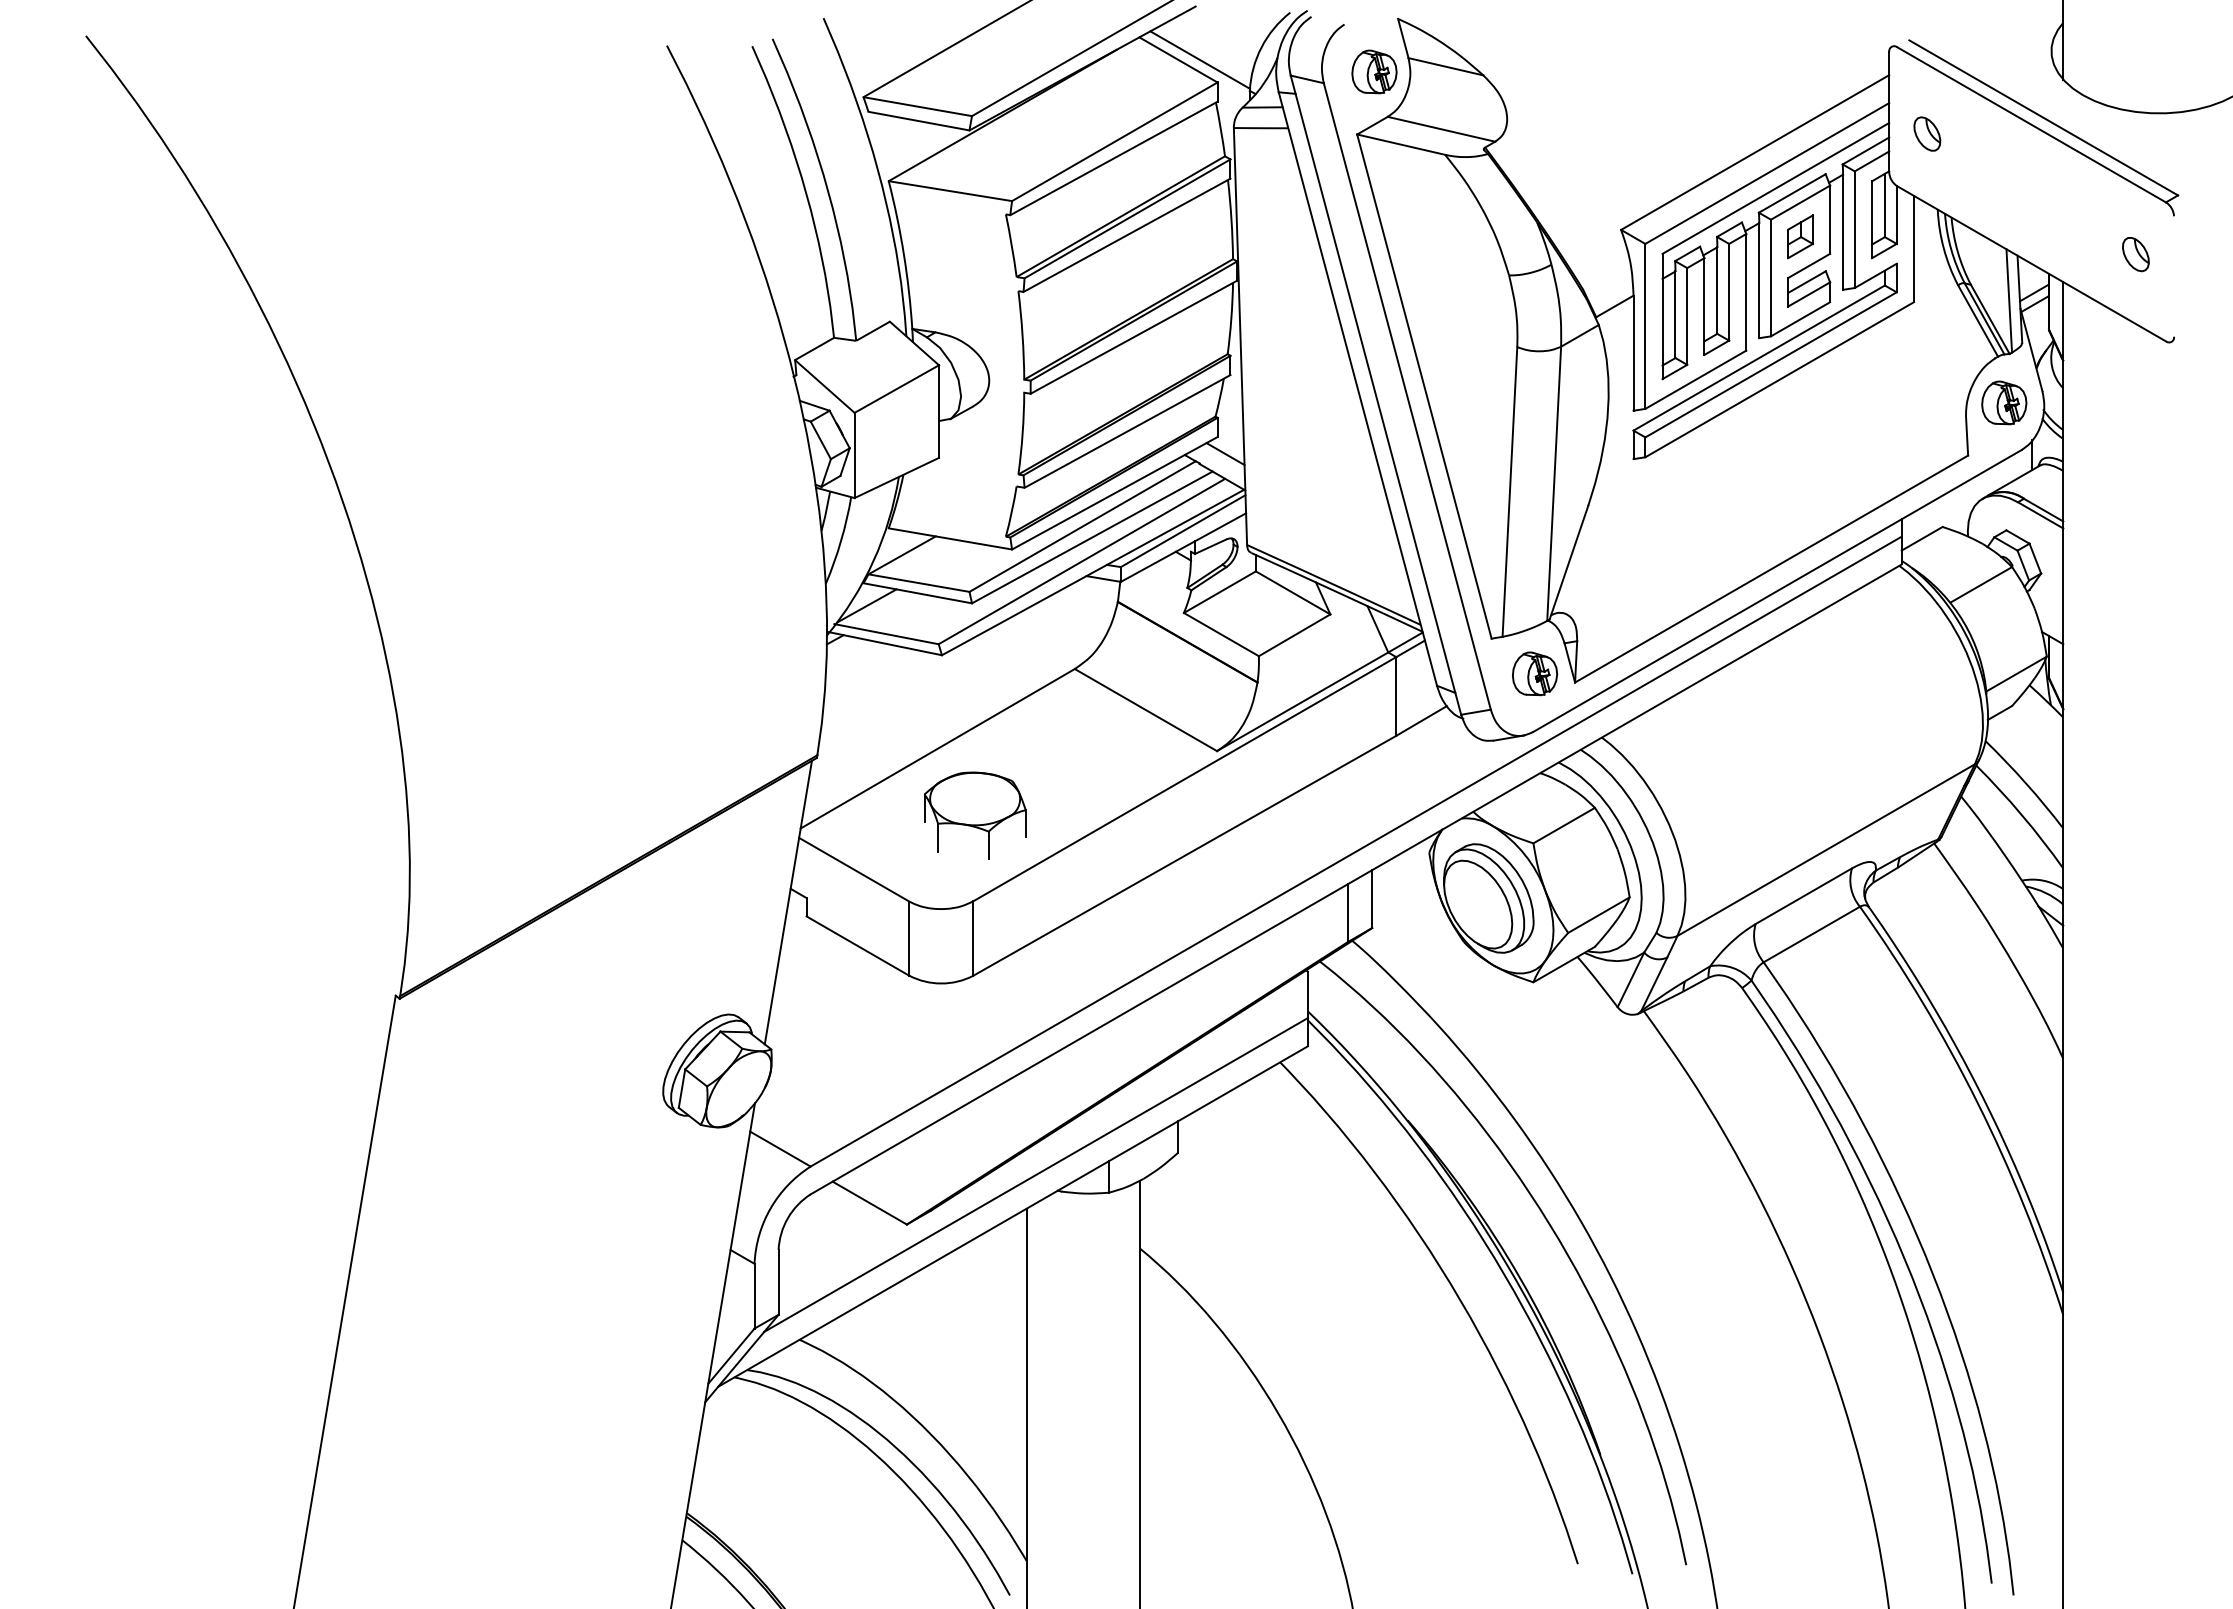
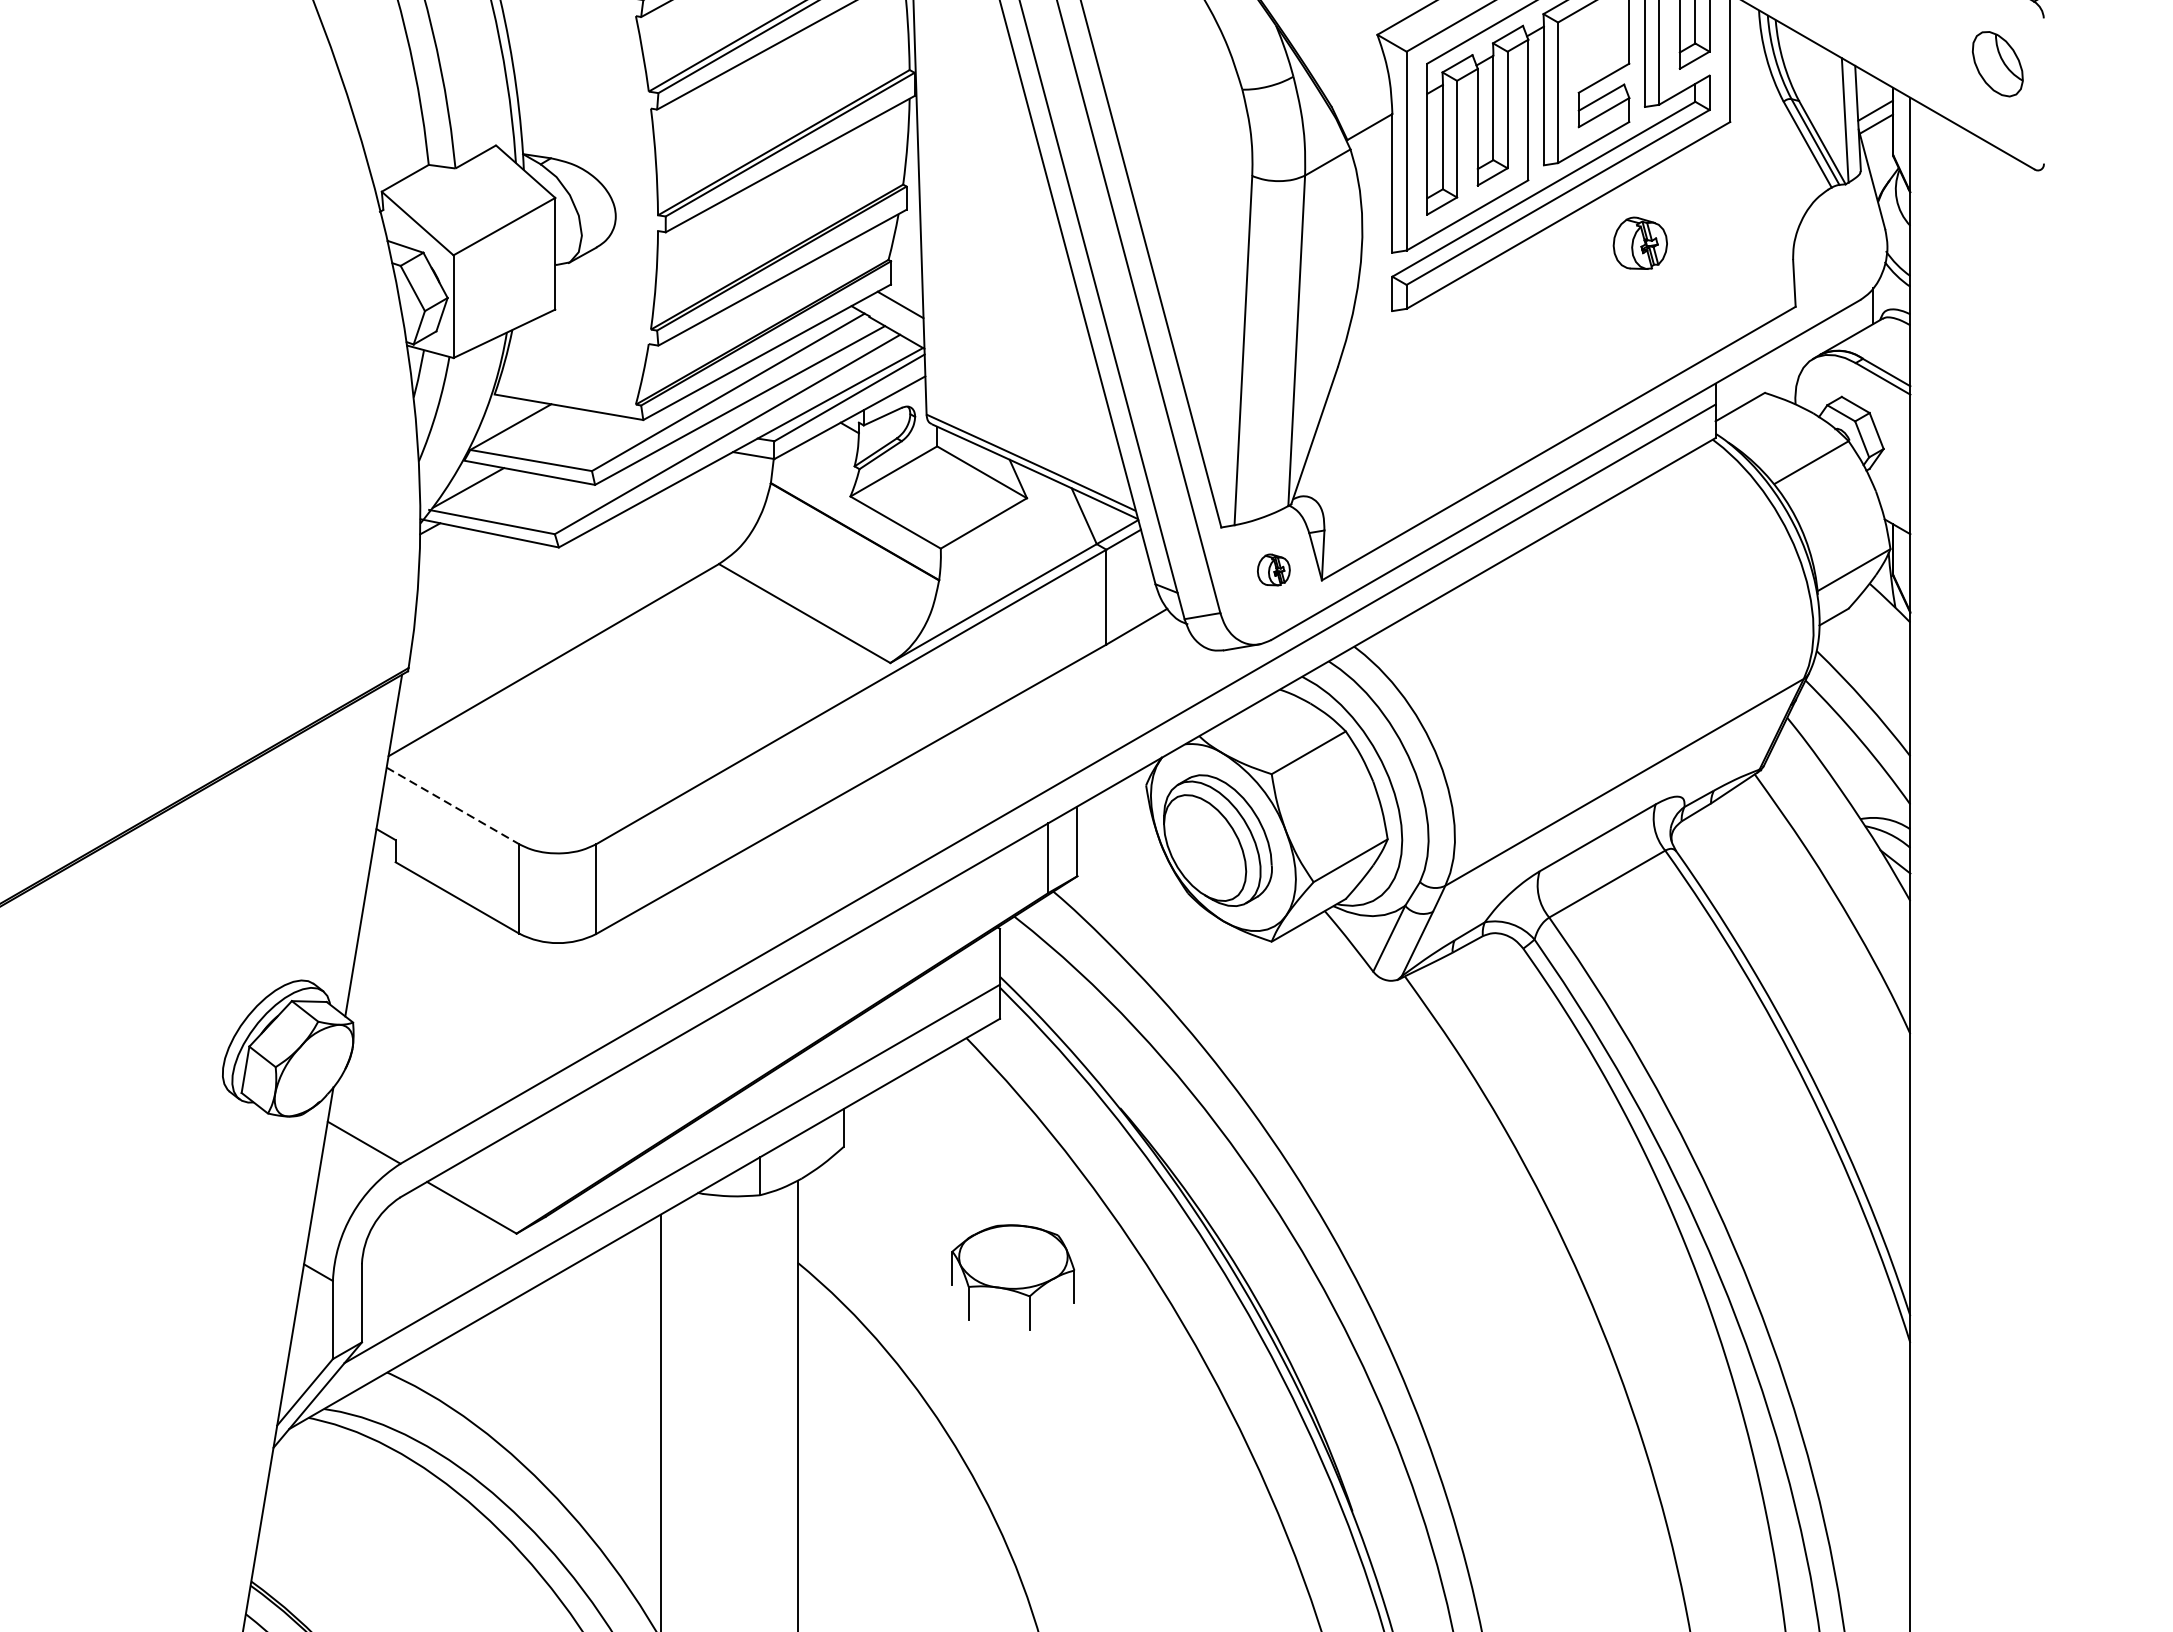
part: (1800, 236) -> (1593, 42), removed
part: (2135, 254) -> (1997, 64), size x1.6
part: (2004, 402) -> (1640, 242), moved
part: (1535, 673) -> (1274, 569), size x0.6
part: (975, 815) -> (1013, 1276), moved
line: (854, 869) -> (453, 805), solid -> dashed

